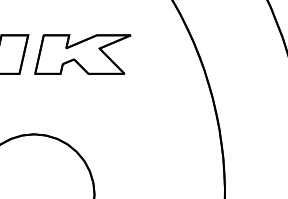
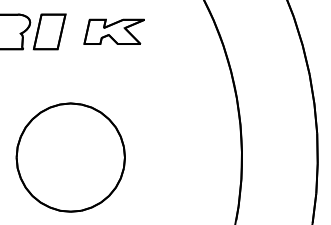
part: (81, 54) -> (113, 31), size x0.7

